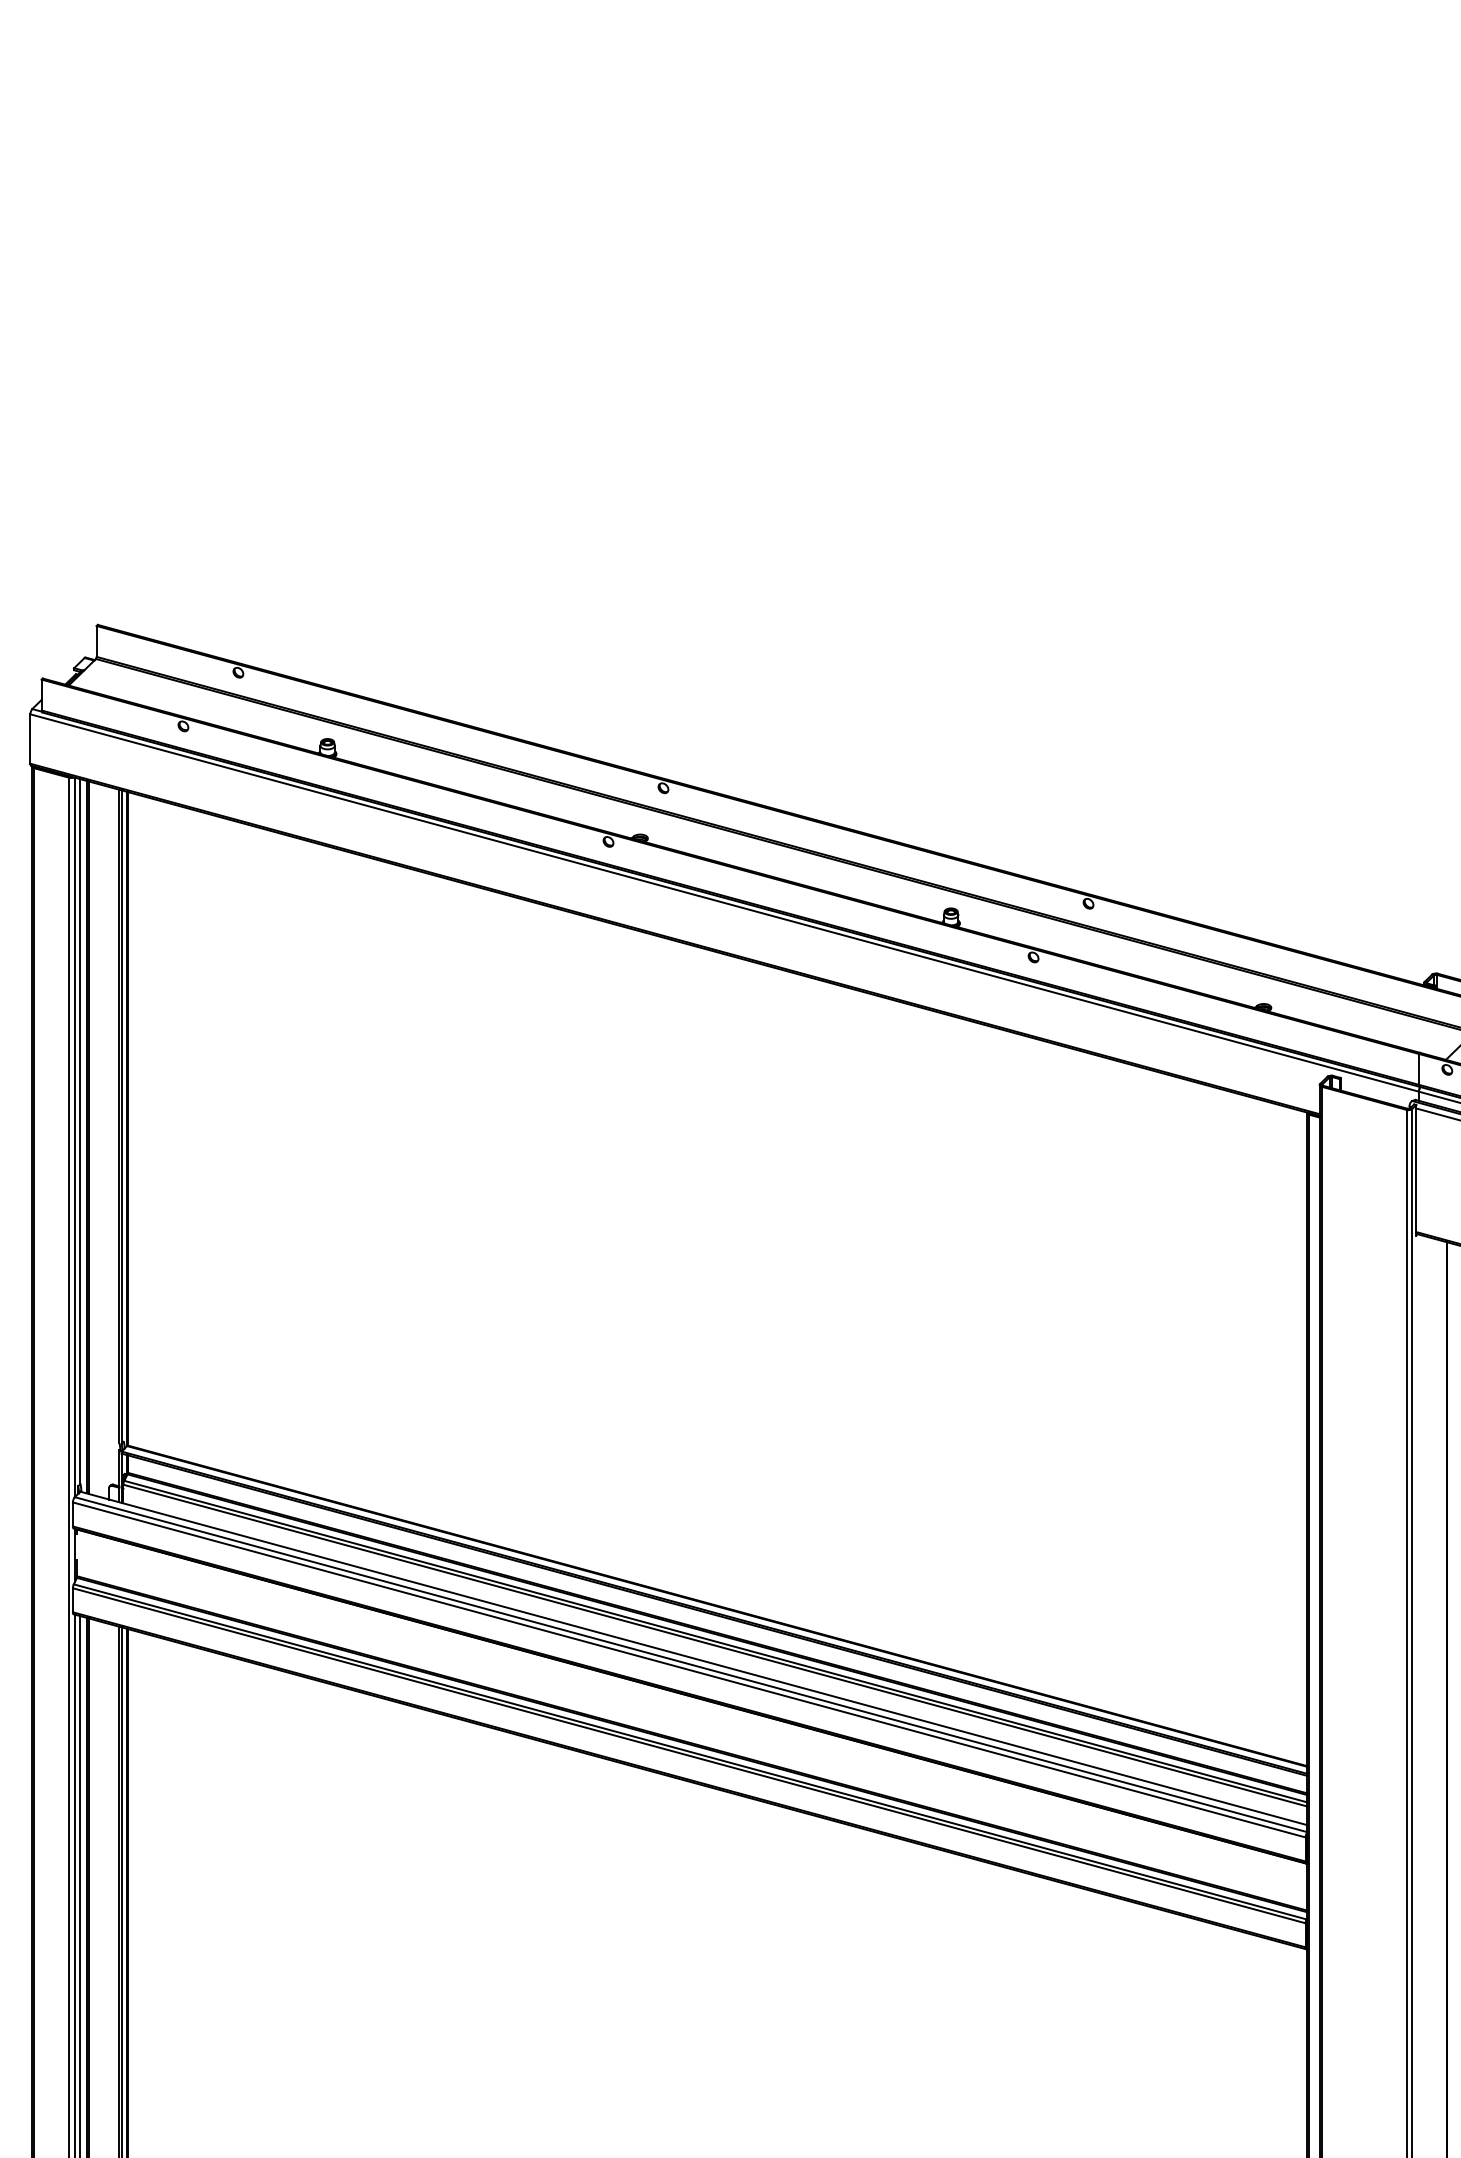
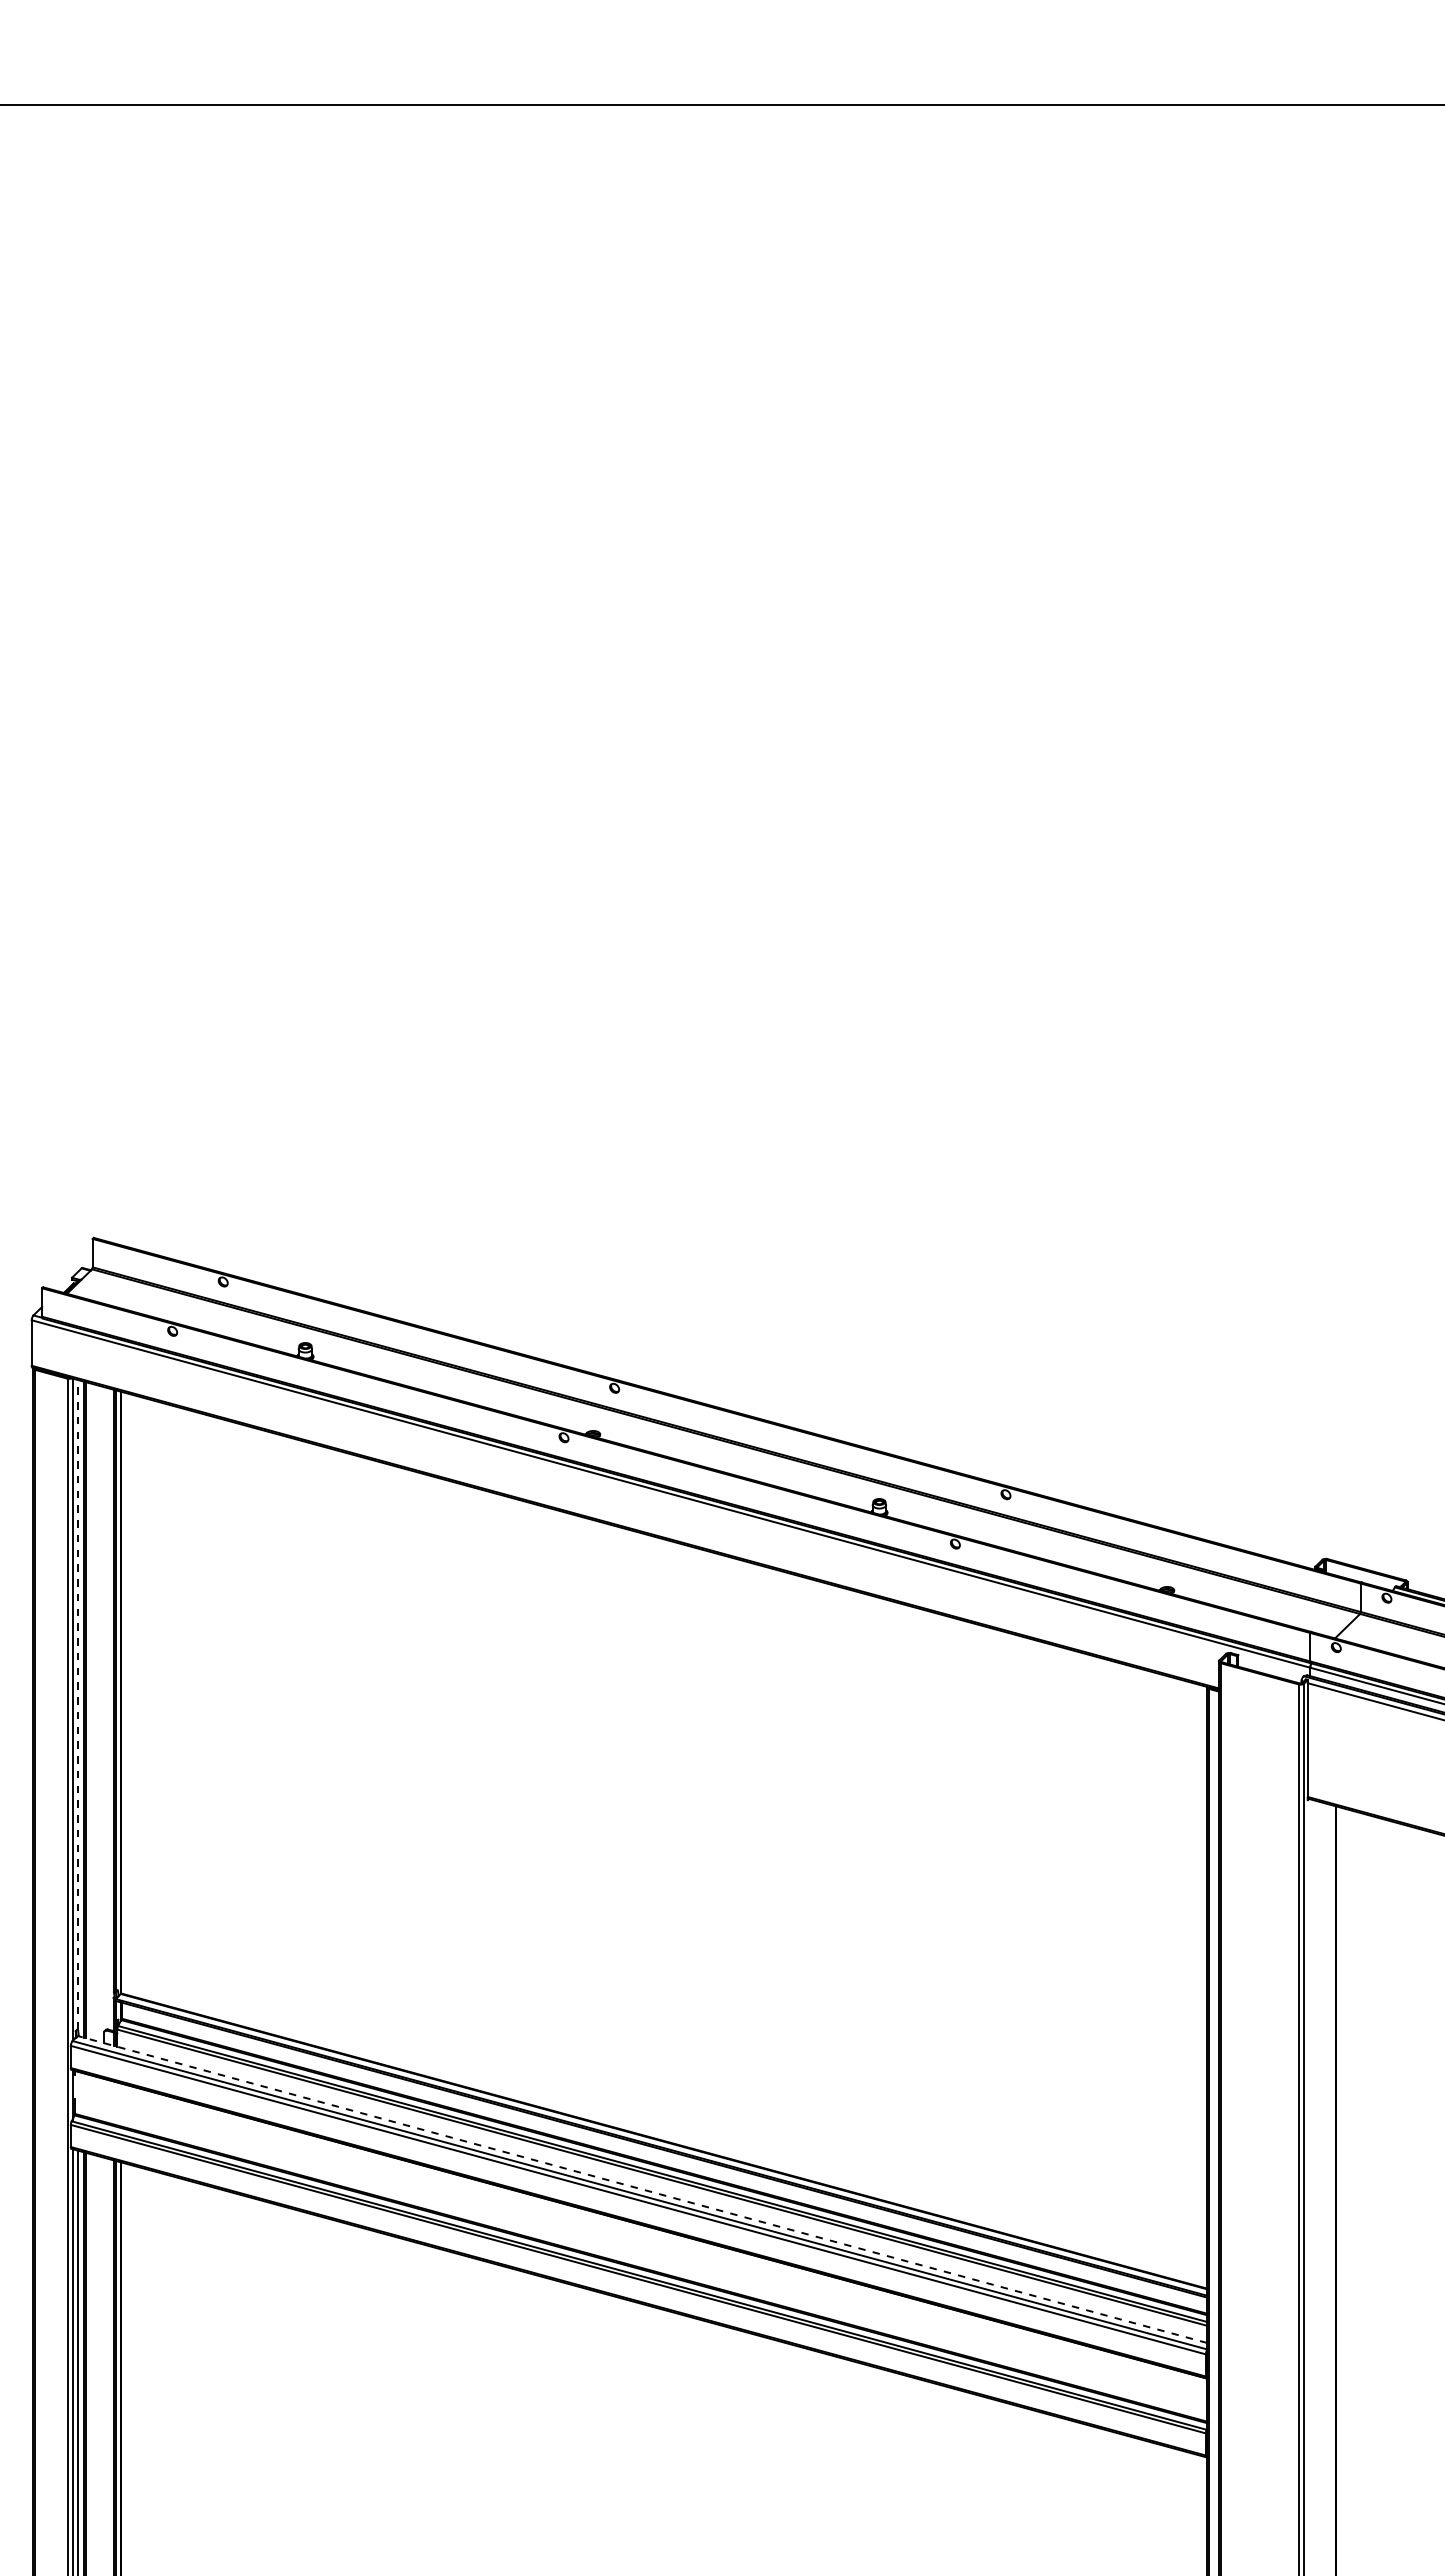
line: (80, 1131) -> (77, 1704), solid -> dashed
line: (693, 1658) -> (642, 2189), solid -> dashed

